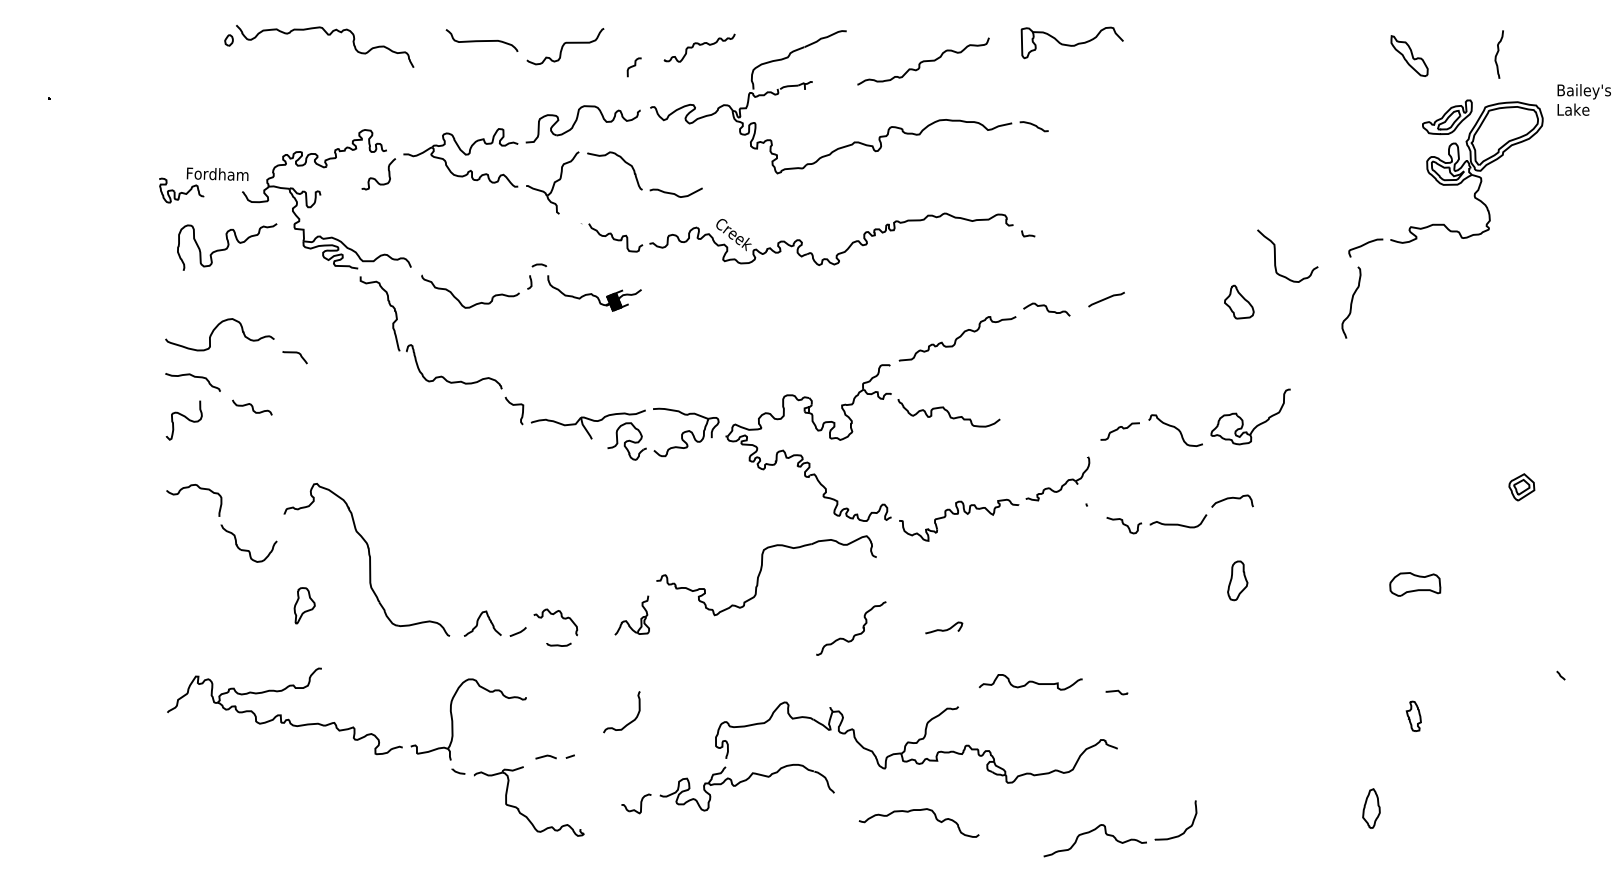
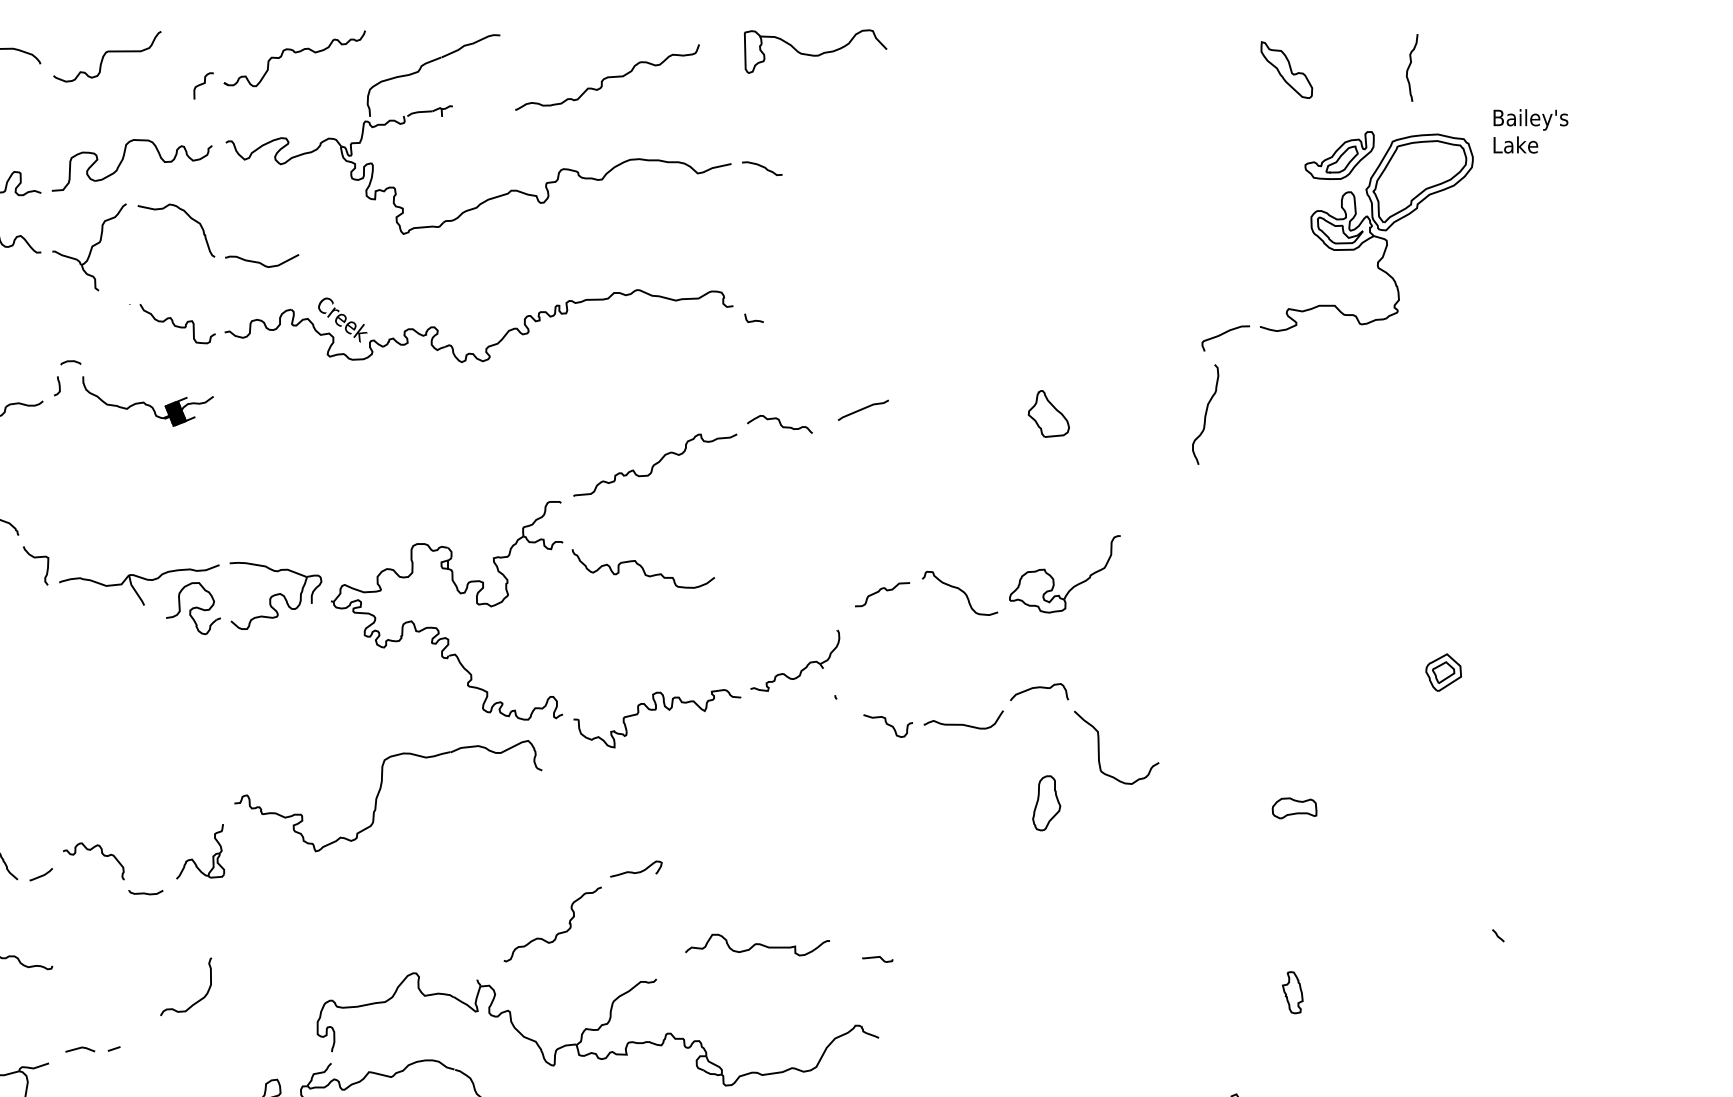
part: (699, 47) -> (294, 58), size x1.43
curve: (1275, 255) -> (1099, 746), moved
part: (1414, 584) -> (1293, 808), size x0.62
curve: (854, 634) -> (557, 932), moved
curve: (558, 644) -> (145, 892), moved

